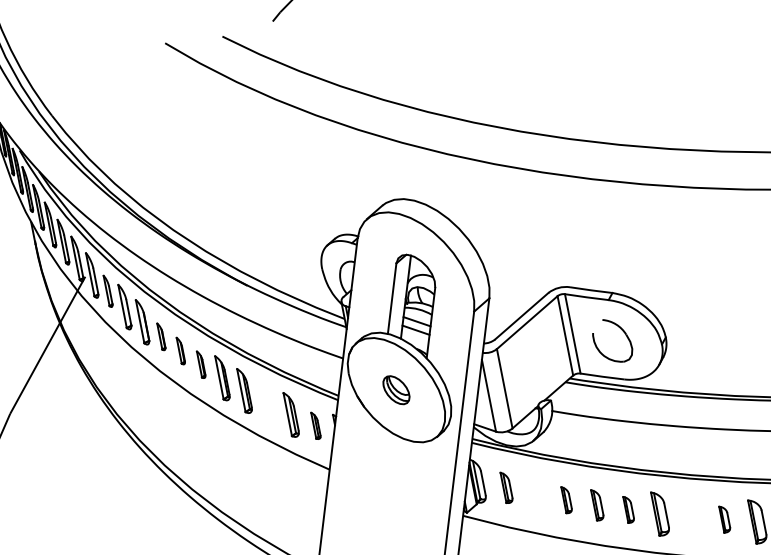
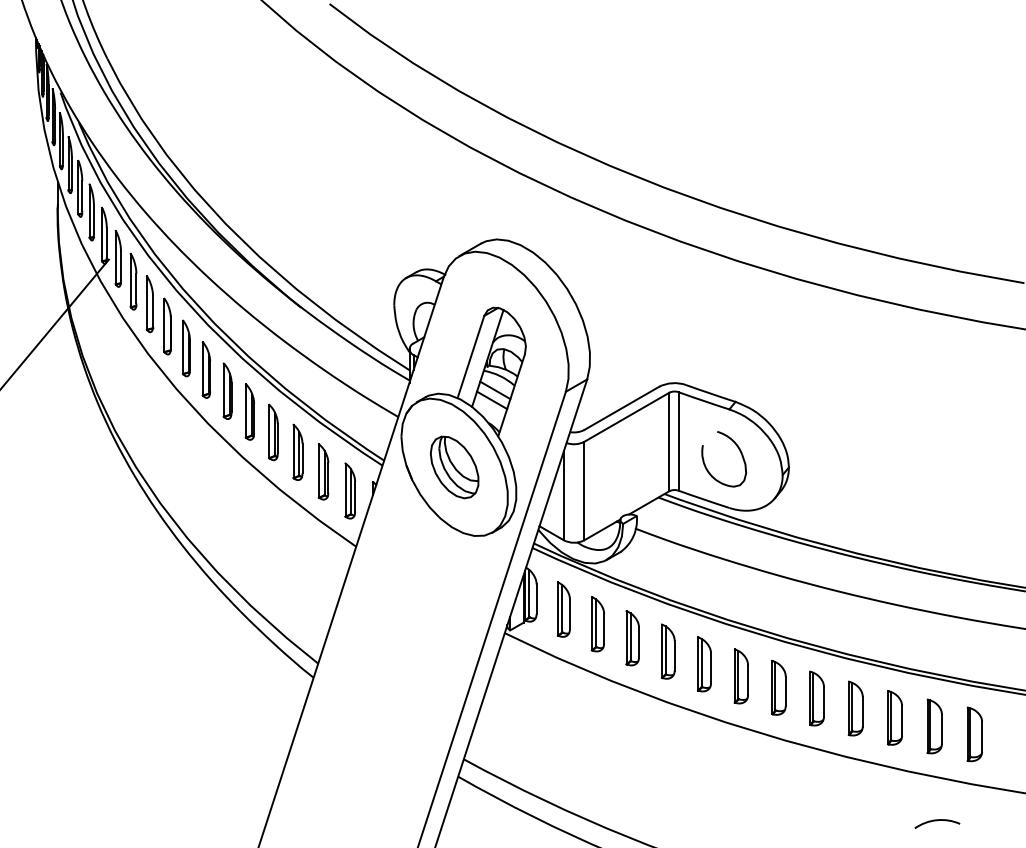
part: (108, 291) -> (133, 281), size x1.43
part: (161, 336) -> (186, 348), size x1.67
part: (181, 350) -> (206, 369), size x1.67
part: (201, 364) -> (227, 390), size x1.67
part: (396, 390) -> (454, 467), size x1.67
part: (267, 402) -> (297, 451), added
part: (316, 425) -> (350, 490), size x1.67
part: (506, 487) -> (563, 609), size x1.43
part: (536, 494) -> (597, 624), added
part: (566, 499) -> (632, 638), size x1.67
part: (597, 504) -> (667, 651), size x1.43
part: (628, 509) -> (704, 664), size x1.67
part: (692, 516) -> (778, 687), added
part: (724, 519) -> (816, 698), size x1.67

